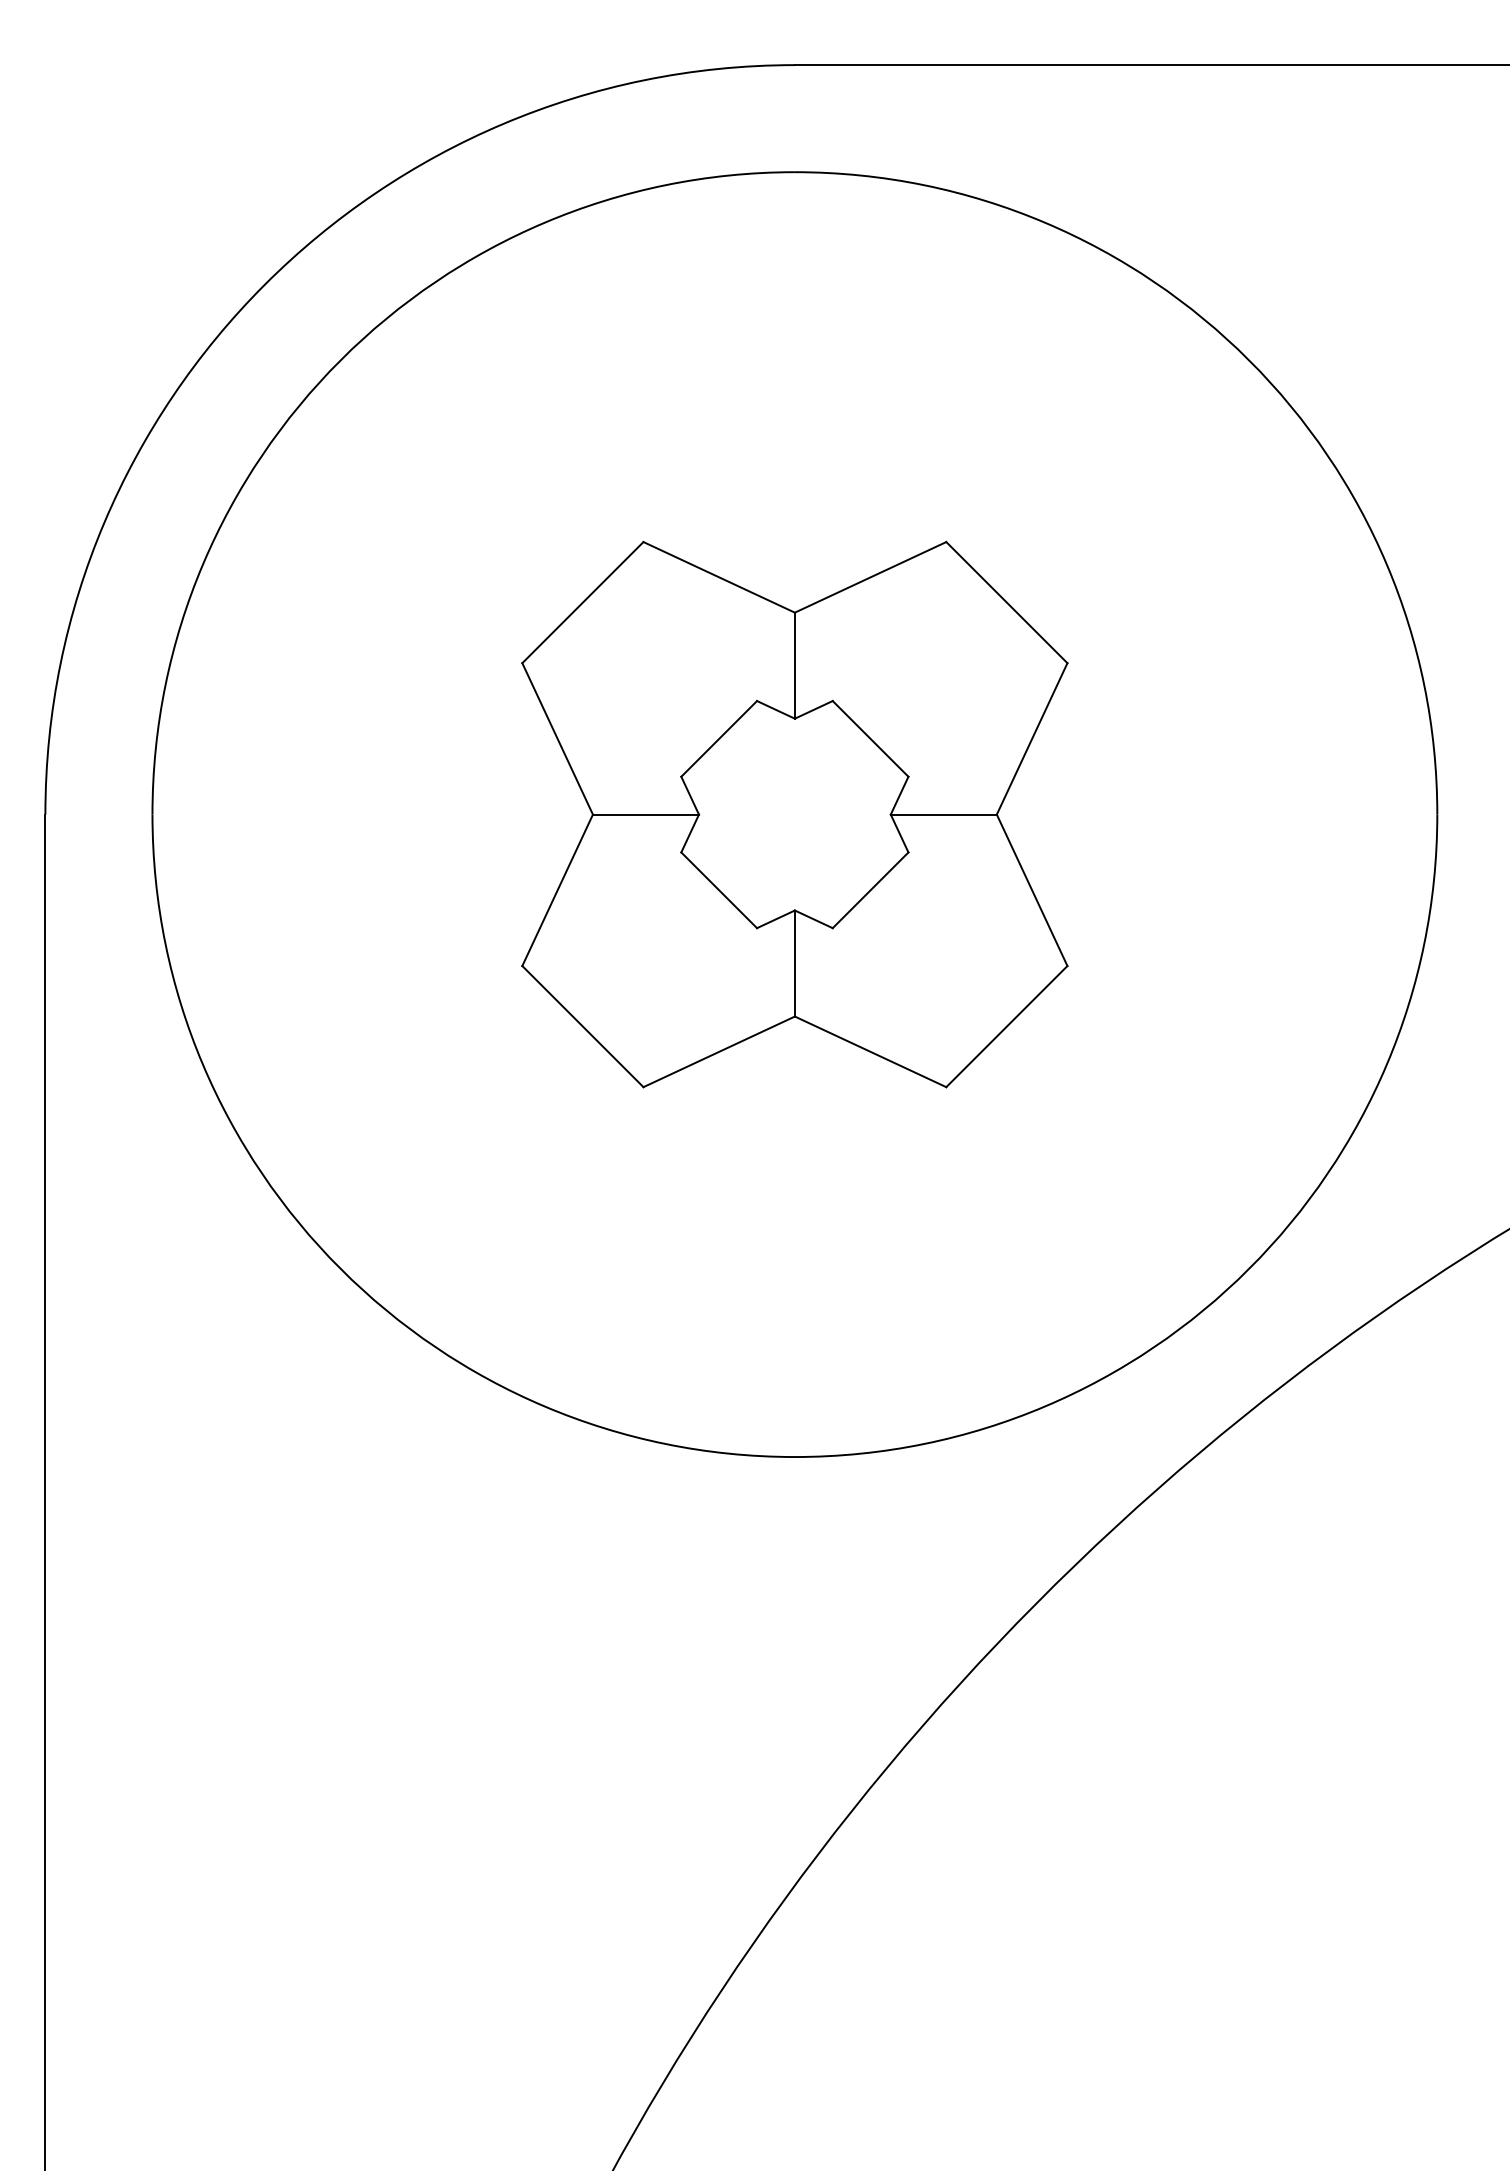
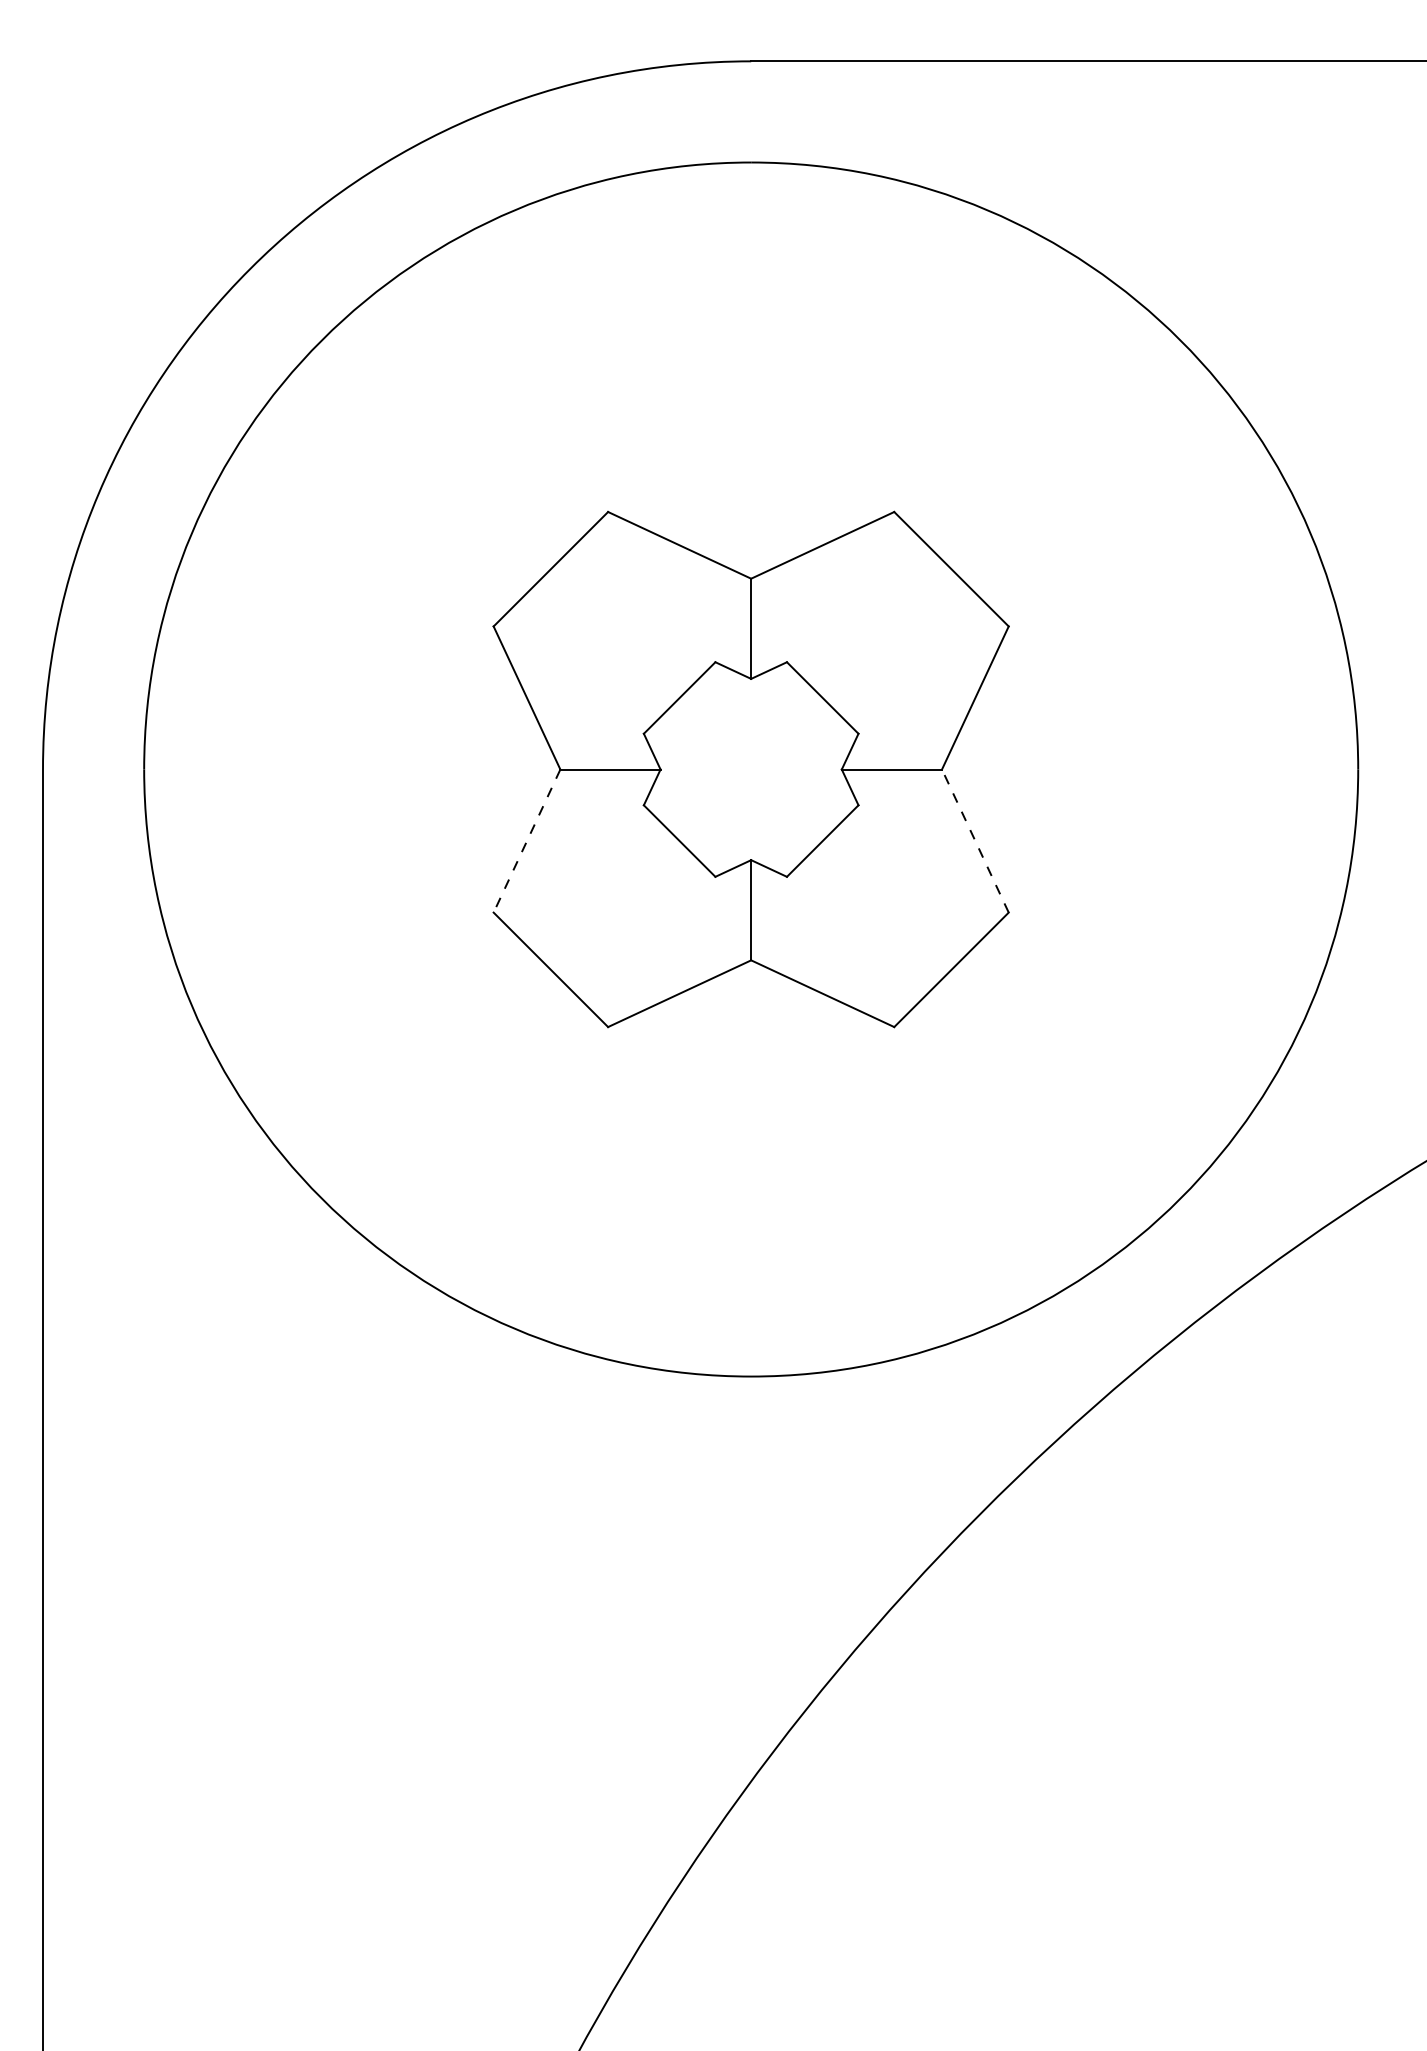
line: (557, 890) -> (526, 841), solid -> dashed
line: (1032, 890) -> (975, 841), solid -> dashed

